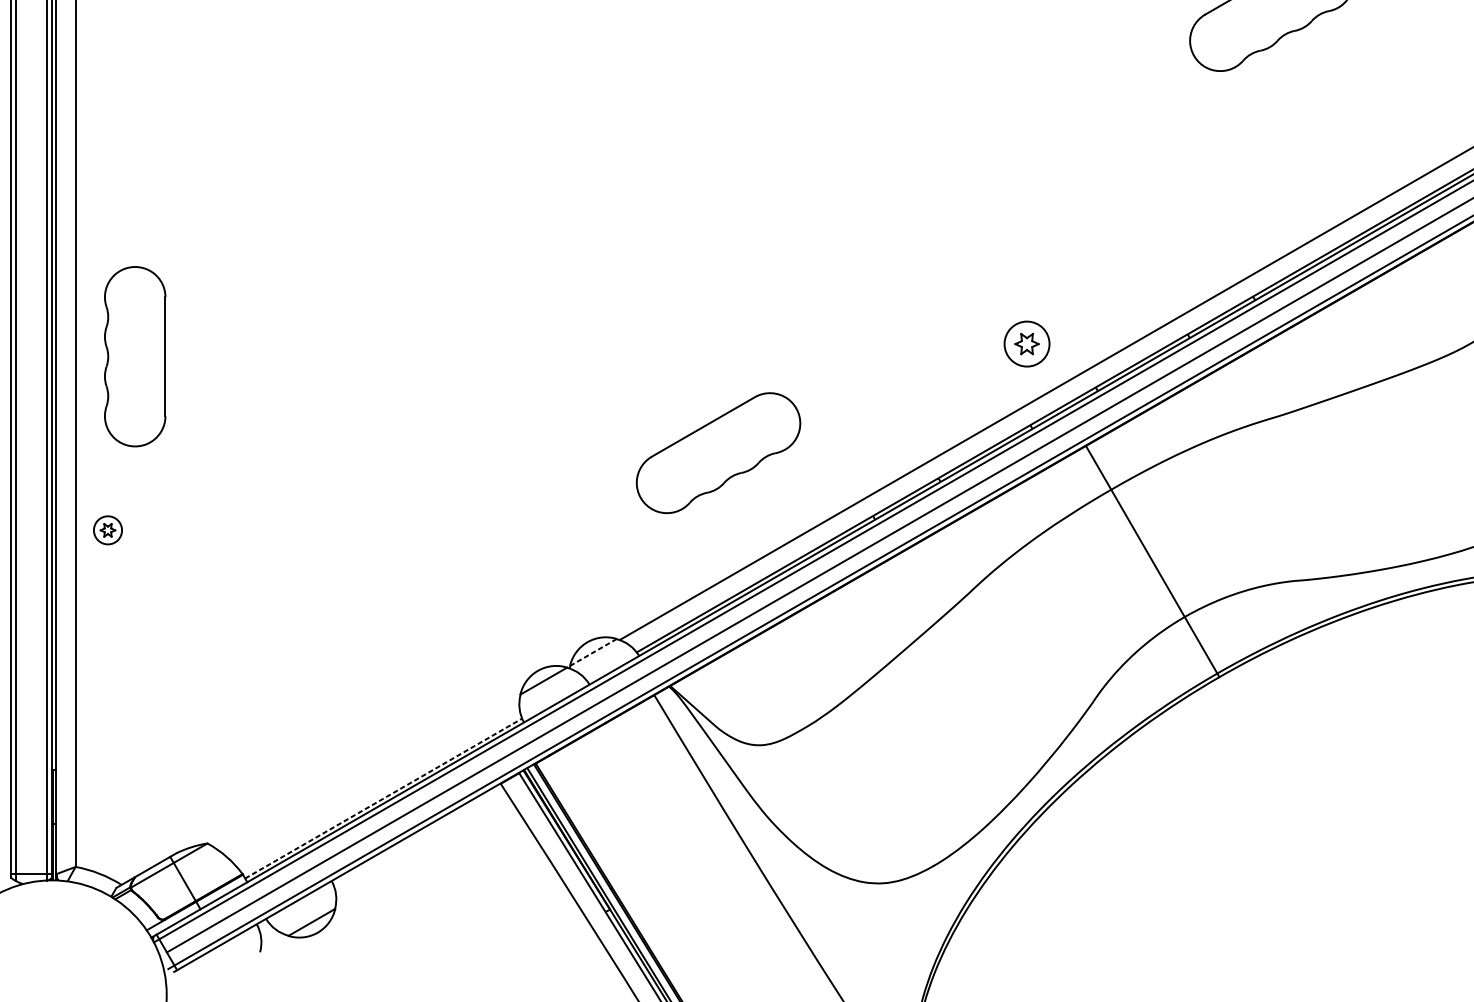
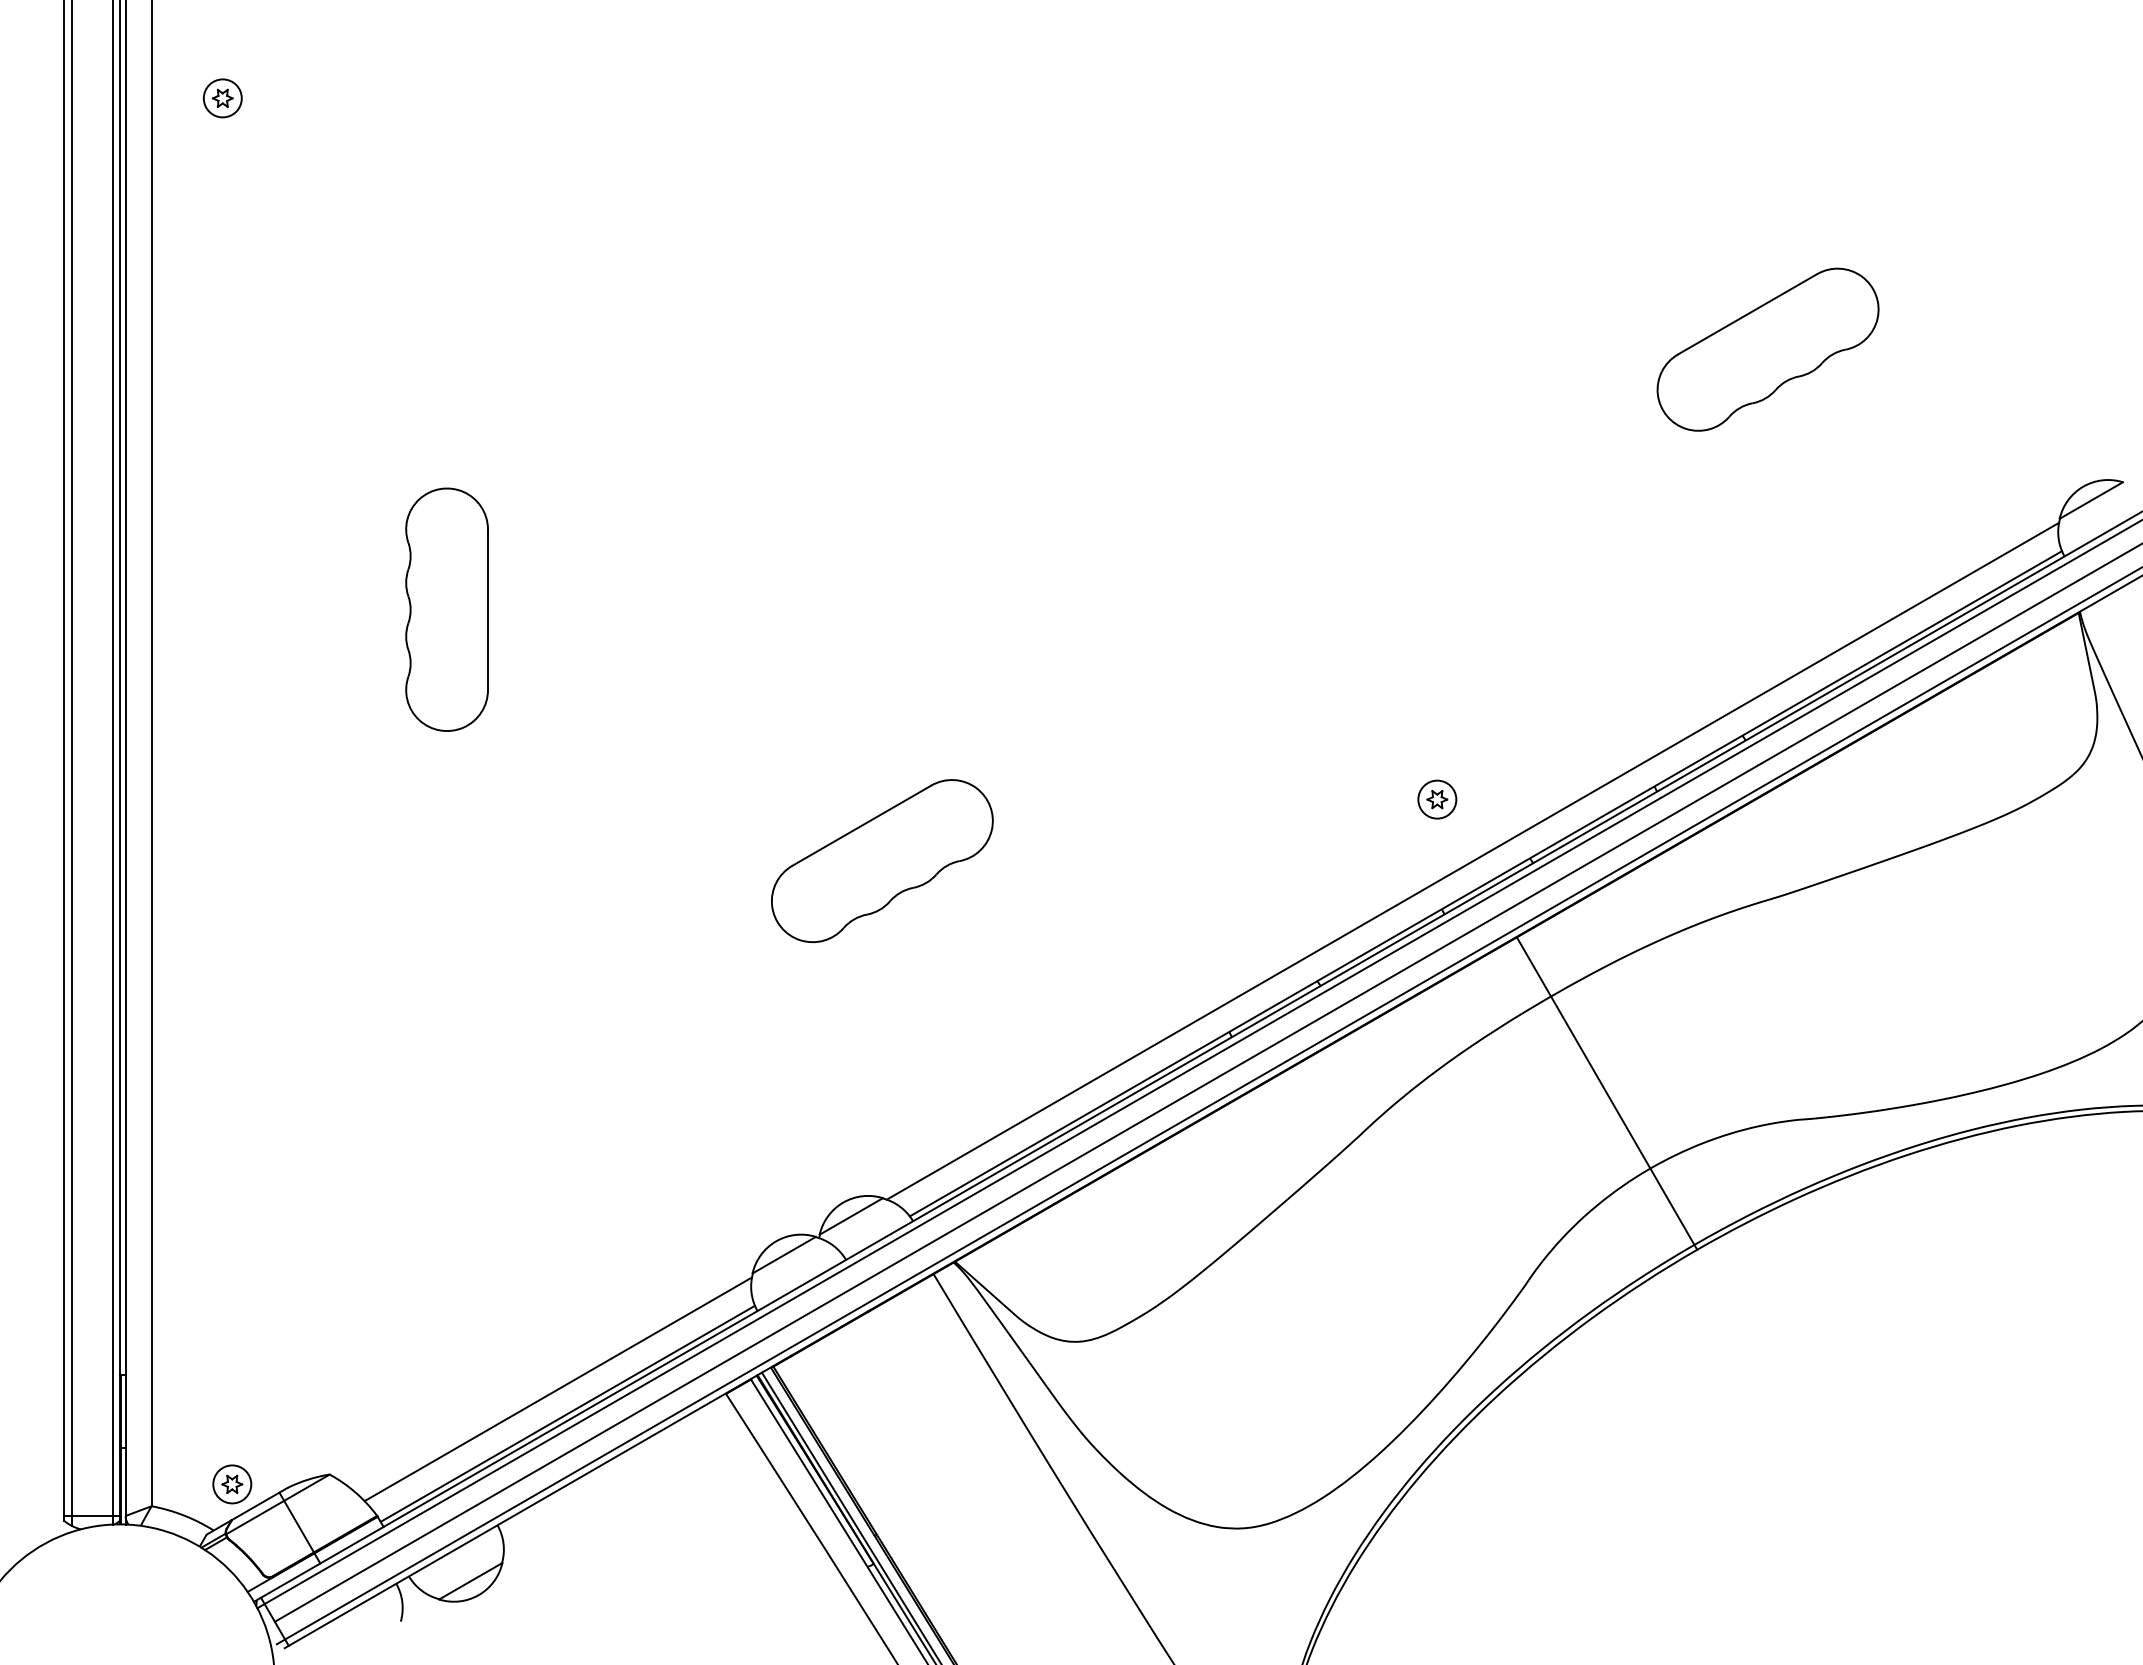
part: (1027, 343) -> (1437, 799), size x0.62
part: (134, 356) -> (446, 609), moved
part: (718, 452) -> (882, 860), moved
part: (108, 530) -> (232, 1484), moved
line: (593, 652) -> (851, 1216), dashed -> solid
line: (376, 780) -> (558, 1389), added
line: (384, 798) -> (568, 1413), dashed -> solid

